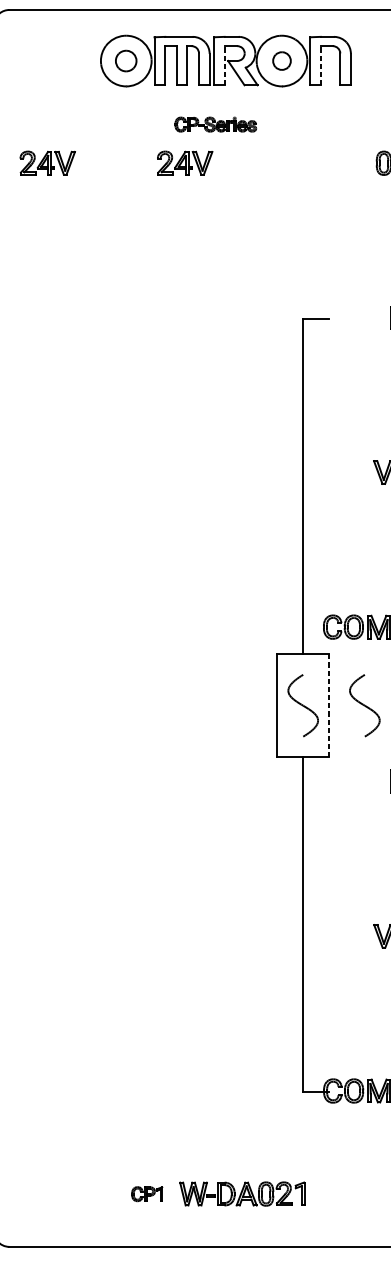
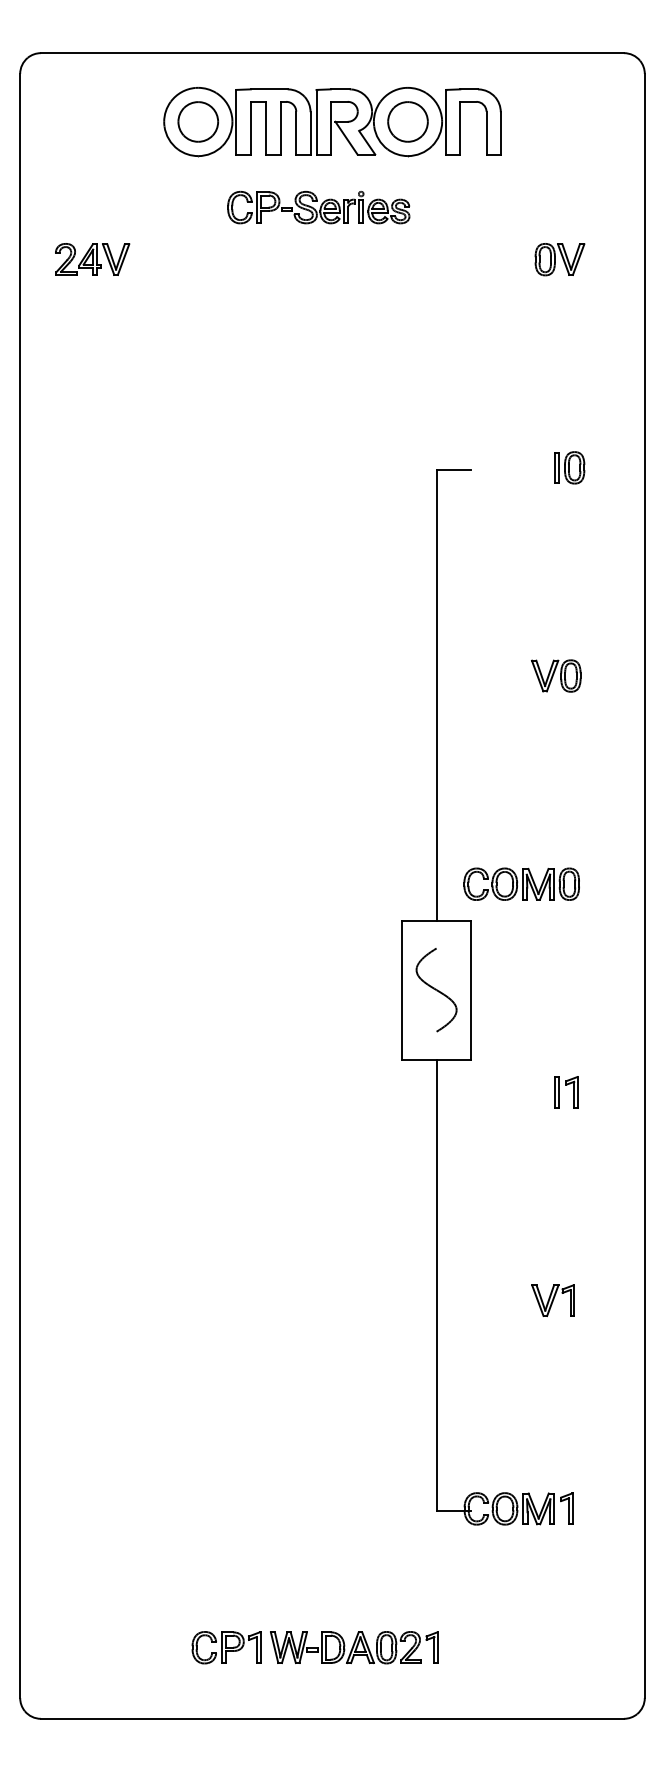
part: (125, 60) -> (197, 121), size x1.43
part: (281, 60) -> (407, 121), size x1.67
line: (224, 65) -> (330, 127), dashed -> solid
line: (320, 65) -> (460, 127), dashed -> solid
part: (215, 124) -> (318, 207), size x1.67
part: (185, 163) -> (277, 259), removed
line: (329, 706) -> (471, 990), dashed -> solid
part: (364, 706) -> (519, 990), removed
part: (147, 1193) -> (226, 1647), size x1.67

